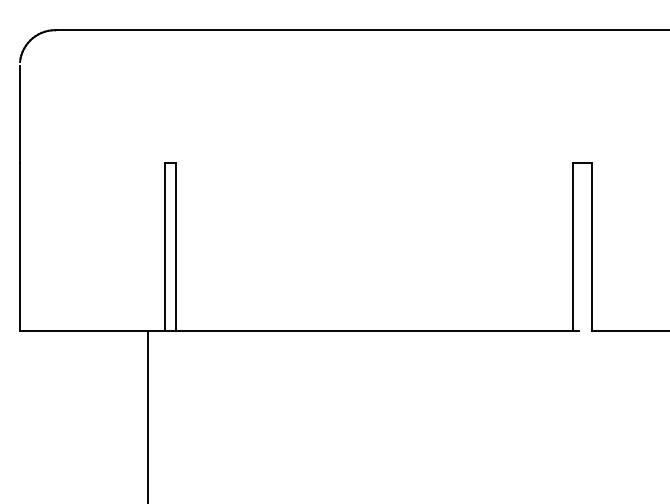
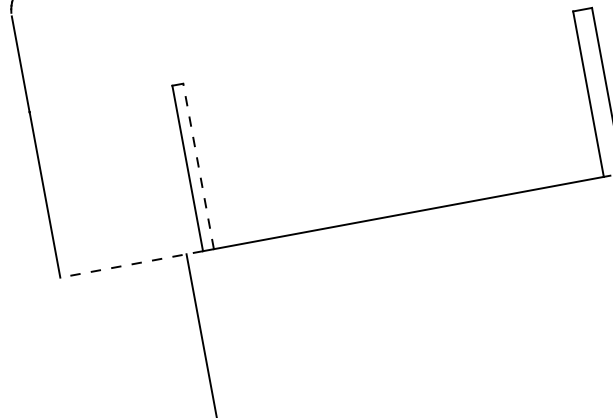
line: (176, 246) -> (198, 165), solid -> dashed
line: (92, 331) -> (131, 264), solid -> dashed

